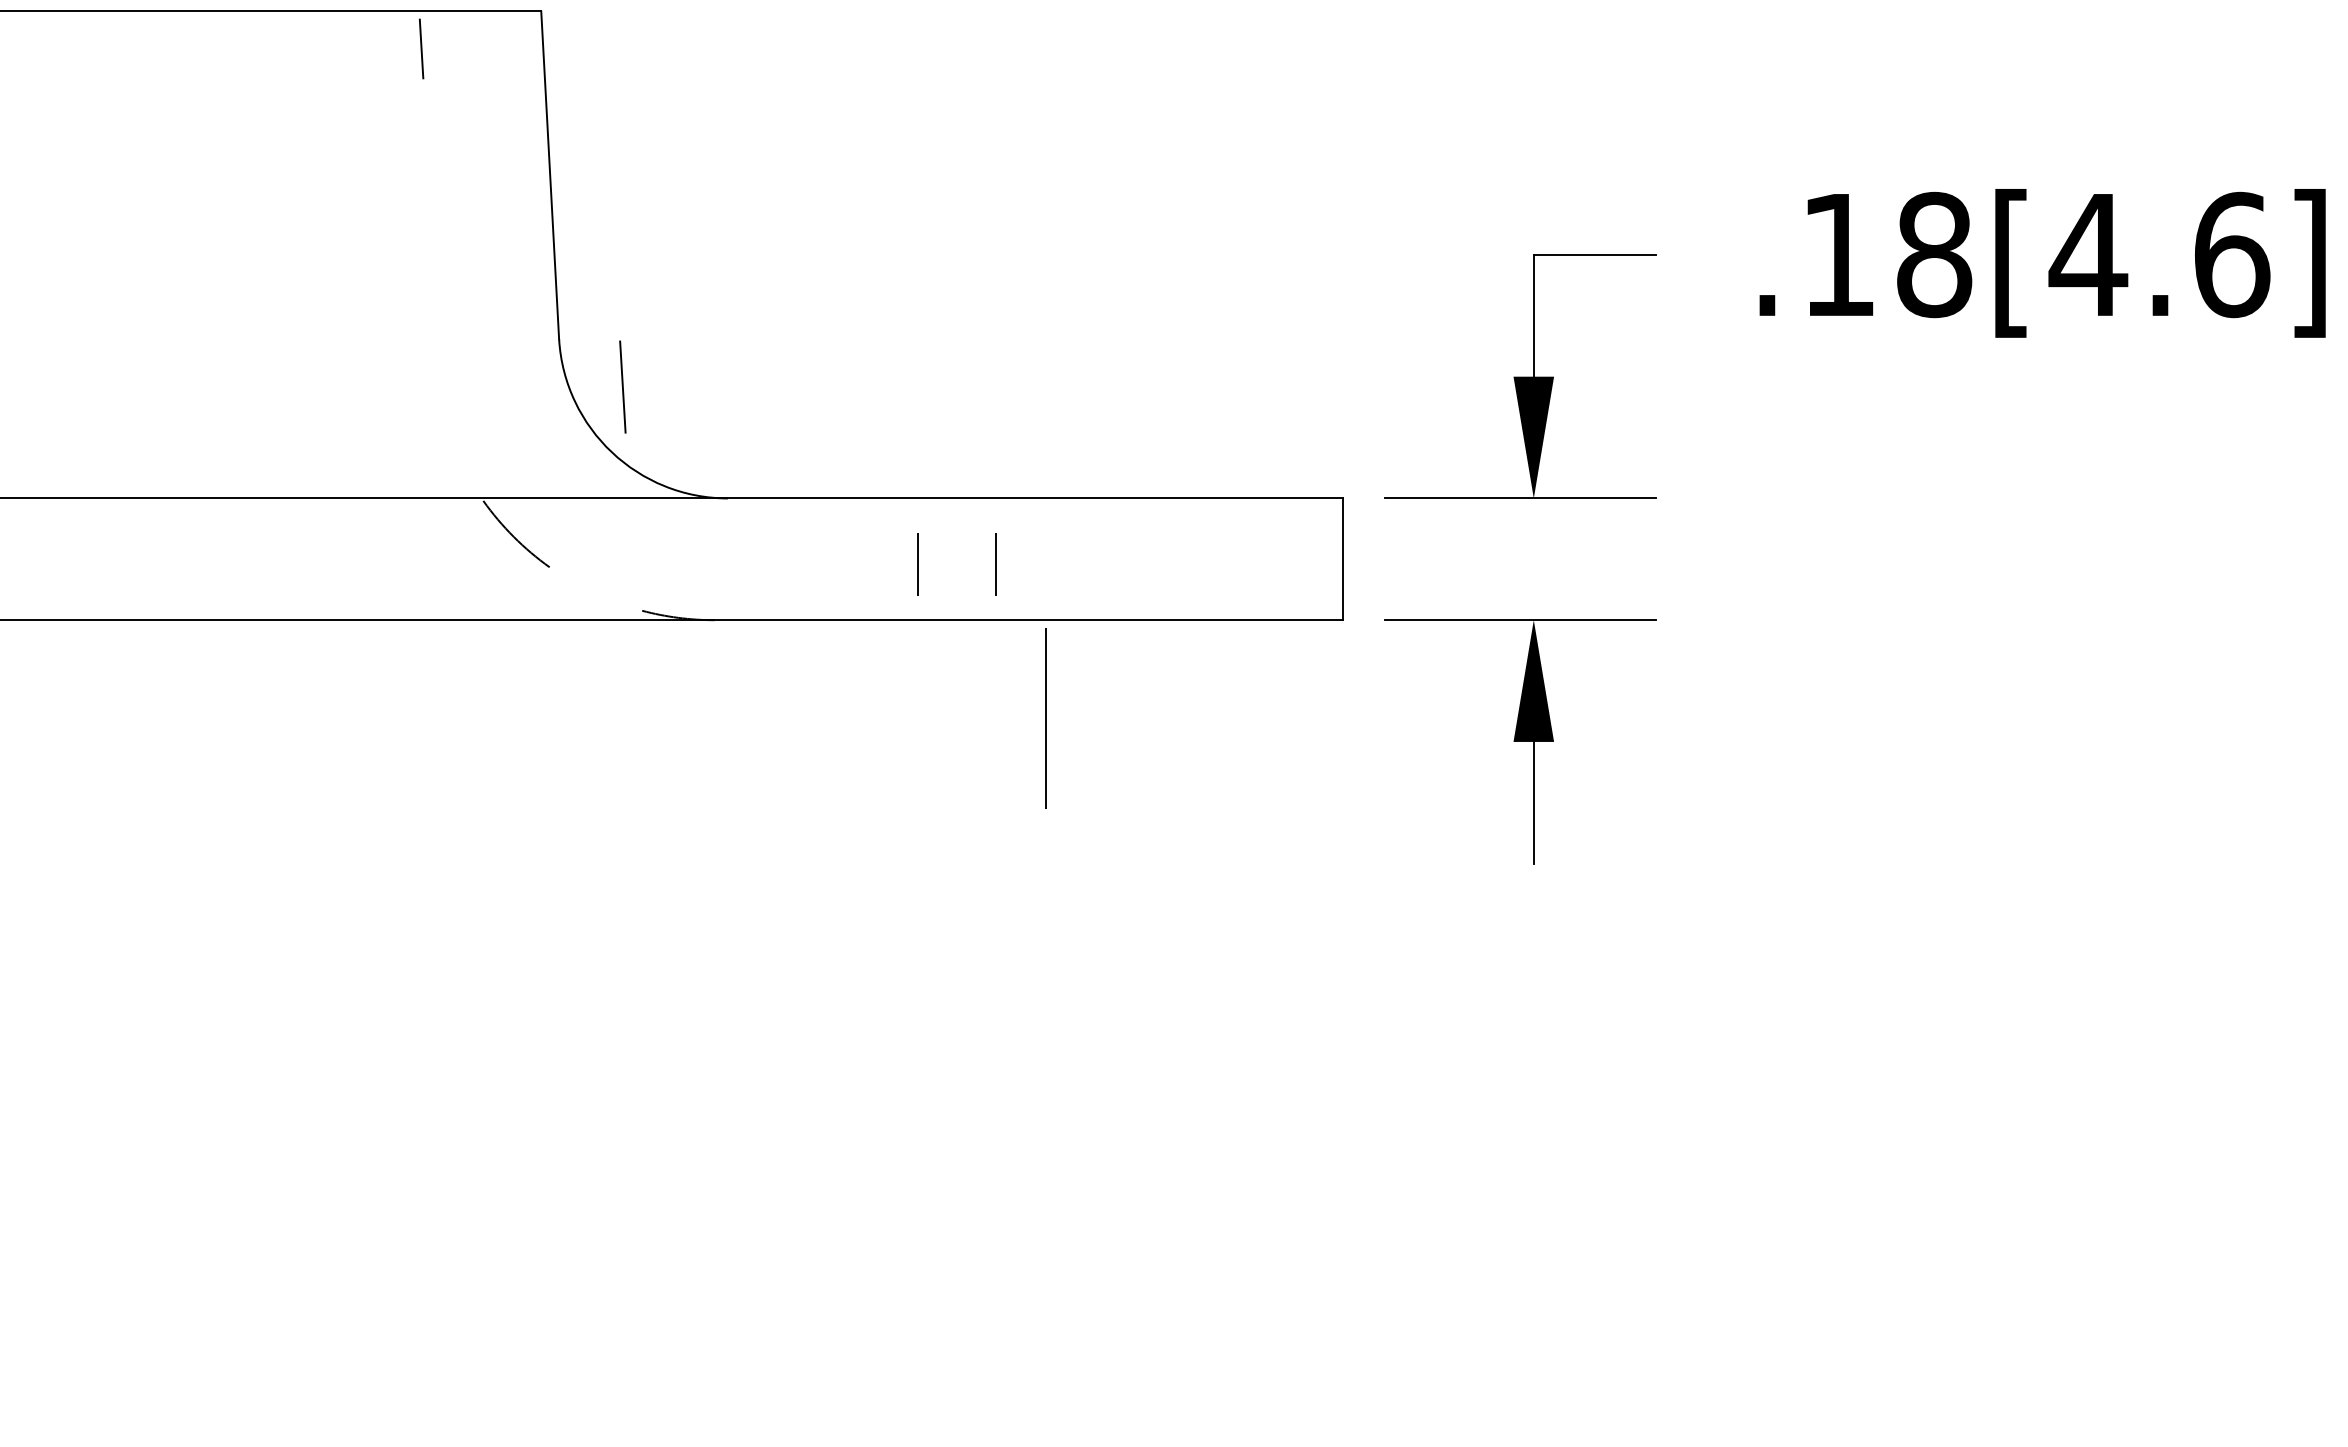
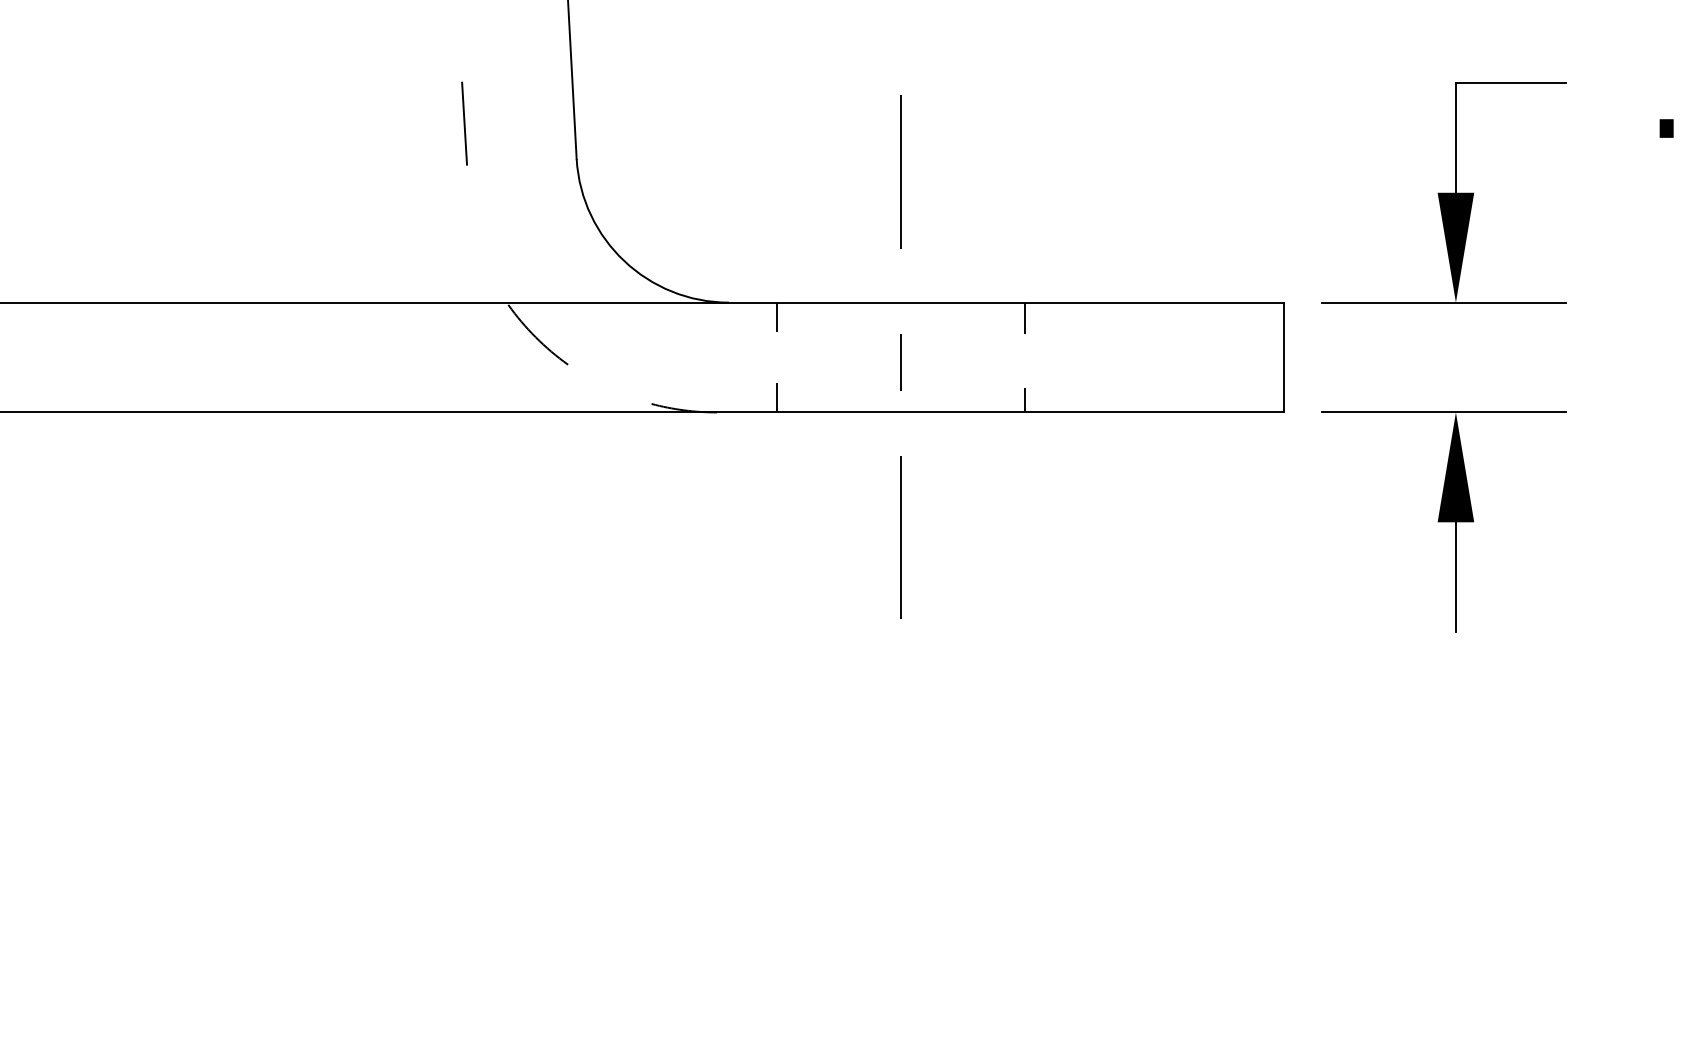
line: (917, 353) -> (899, 171), added
line: (622, 386) -> (464, 123), moved
line: (781, 514) -> (777, 317), added
line: (1055, 515) -> (1024, 318), added
line: (995, 564) -> (970, 362), removed
line: (781, 603) -> (777, 397), added
line: (1055, 606) -> (1024, 400), added
line: (1045, 718) -> (899, 537), moved

